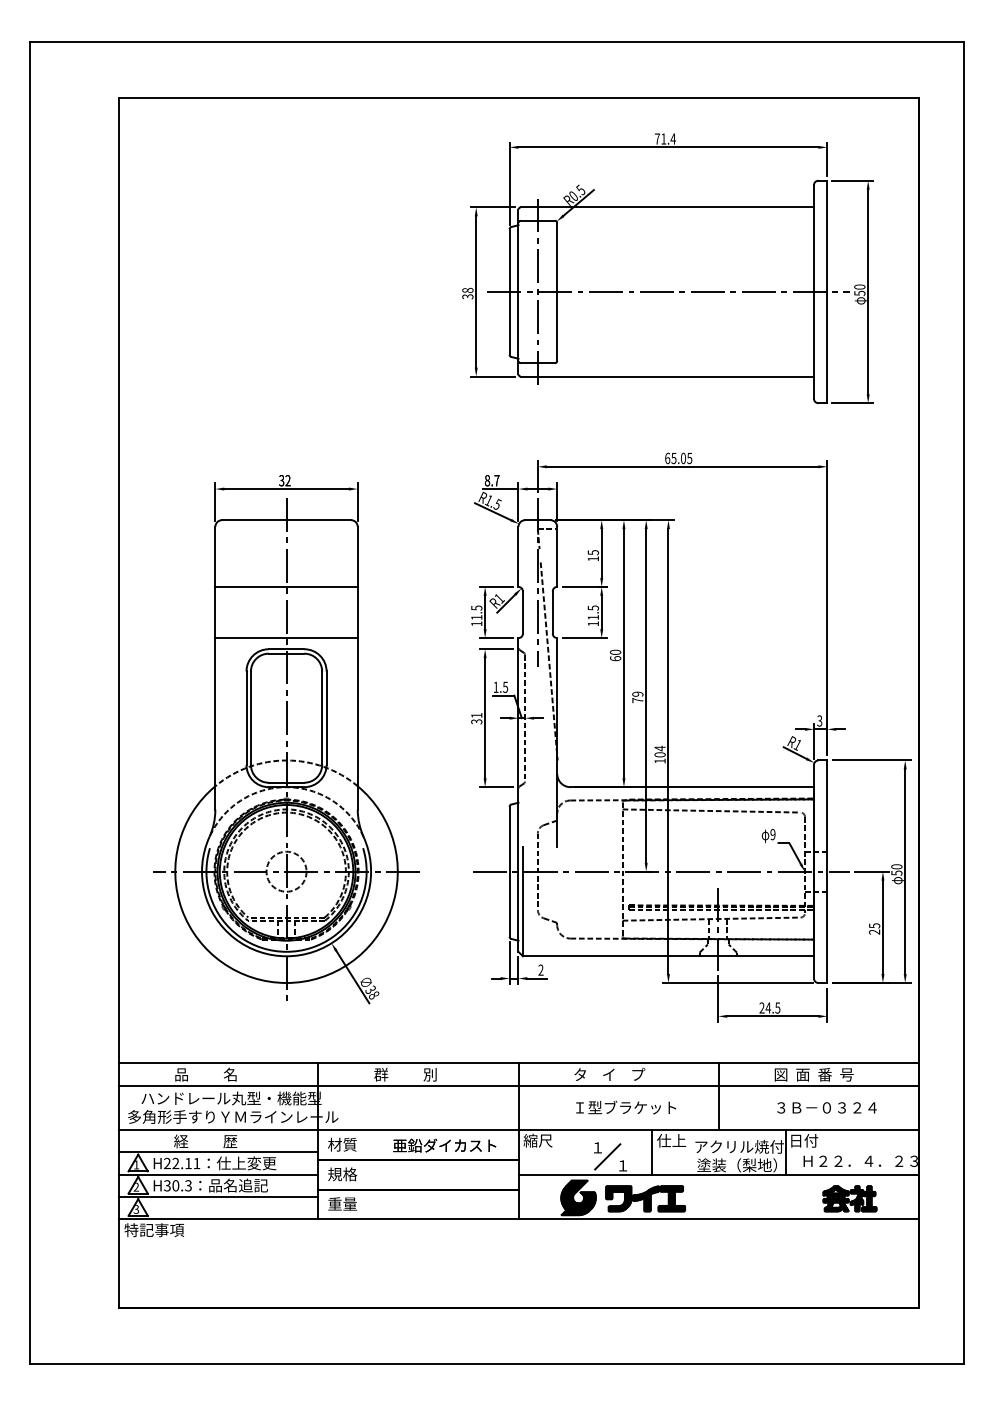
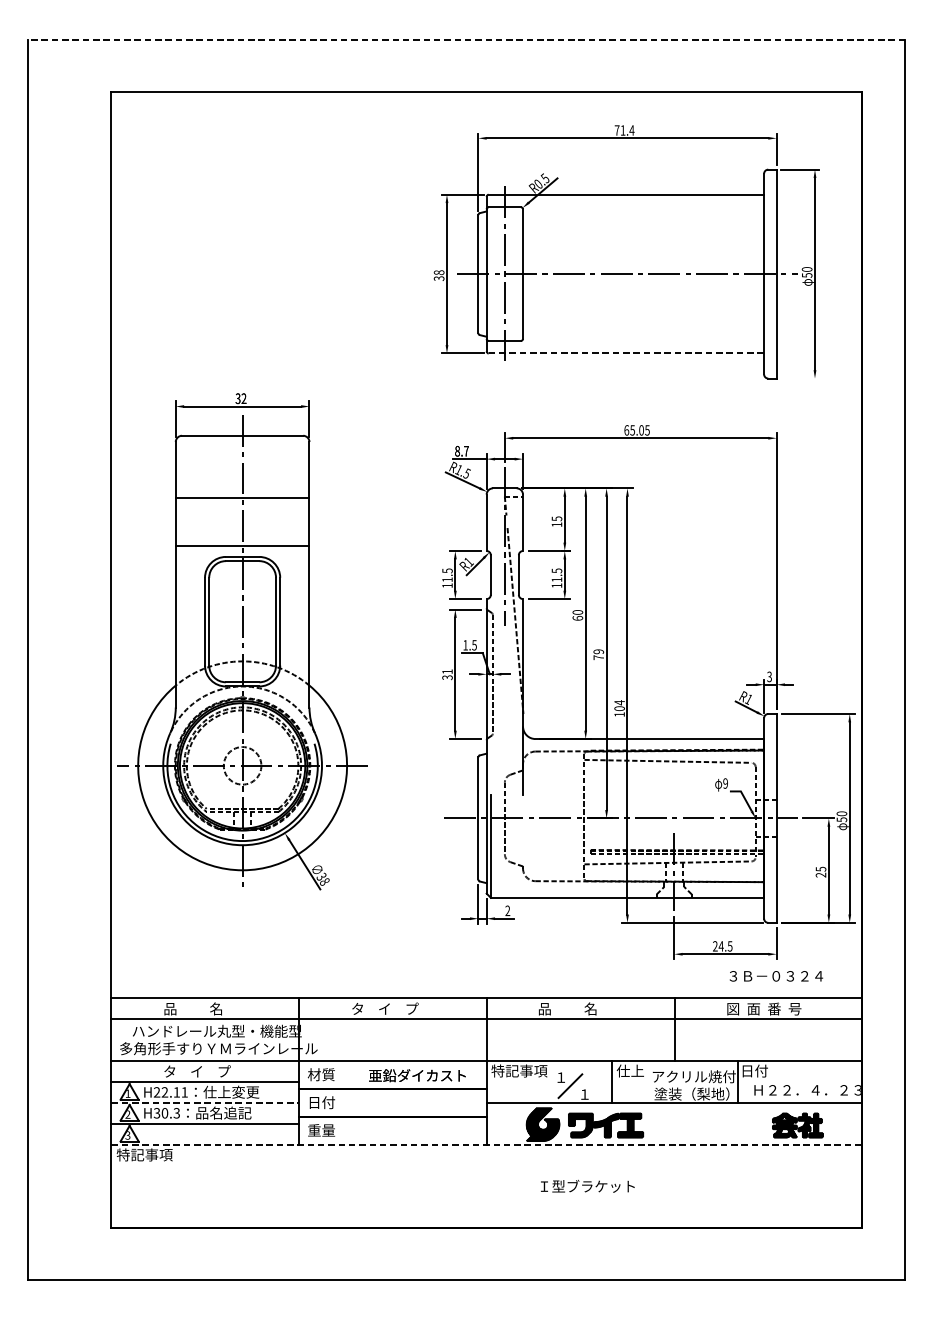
line: (496, 42) -> (466, 39), solid -> dashed
line: (667, 376) -> (626, 353), solid -> dashed
line: (851, 403) -> (799, 378), removed
part: (286, 739) -> (242, 641), moved
text: (410, 1074) -> (385, 1008), 群          別 -> タ    イ    プ
text: (609, 1074) -> (572, 1008), タ    イ    プ -> 品          名
text: (626, 1107) -> (588, 1186), moved
text: (826, 1107) -> (775, 975), moved
text: (553, 1140) -> (519, 1070), 縮尺 -> 特記事項
text: (209, 1141) -> (196, 1071), 経          歴 -> タ    イ    プ
line: (218, 1174) -> (205, 1102), solid -> dashed
text: (342, 1174) -> (321, 1102), 規格 -> 日付
line: (518, 1219) -> (486, 1144), solid -> dashed

